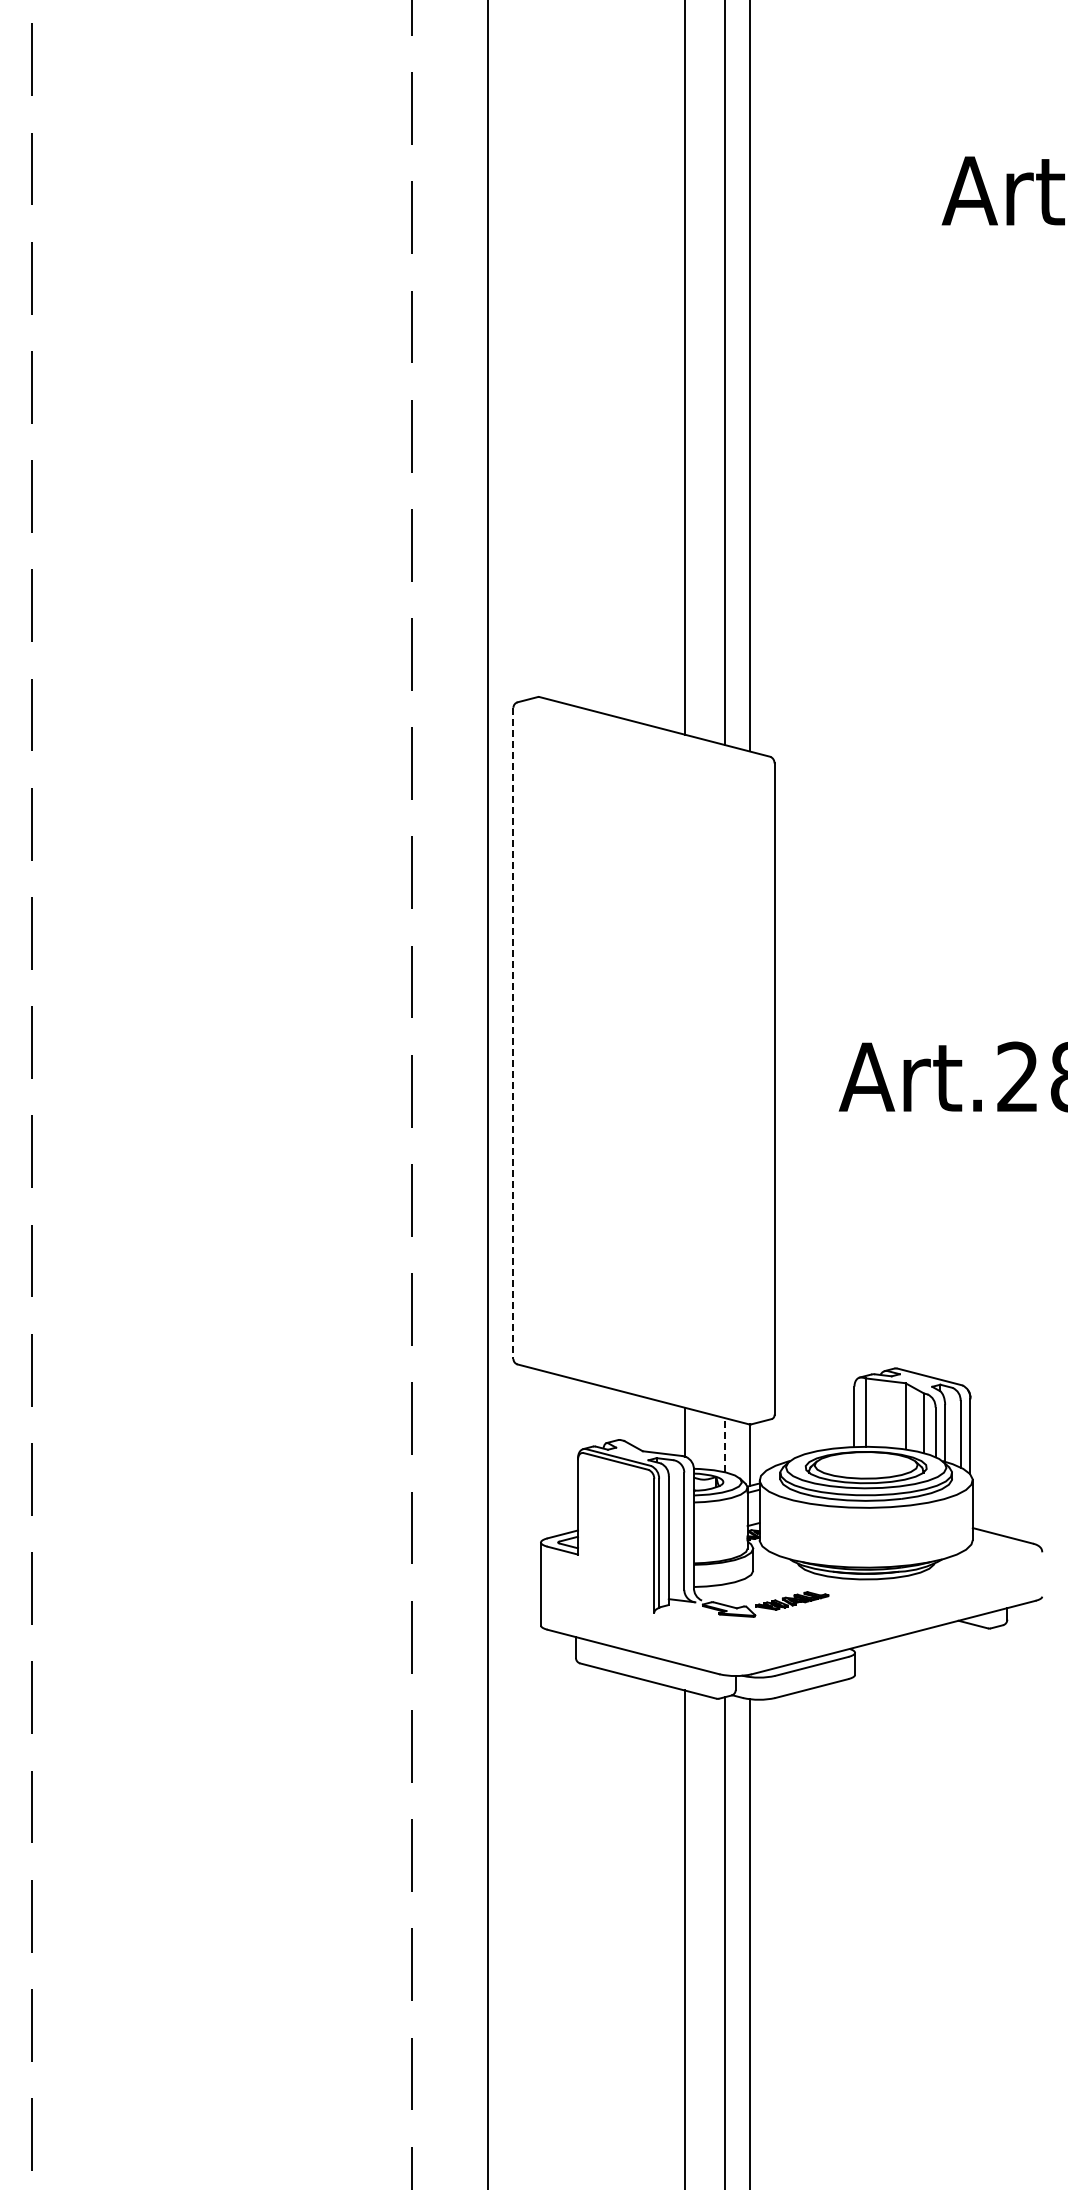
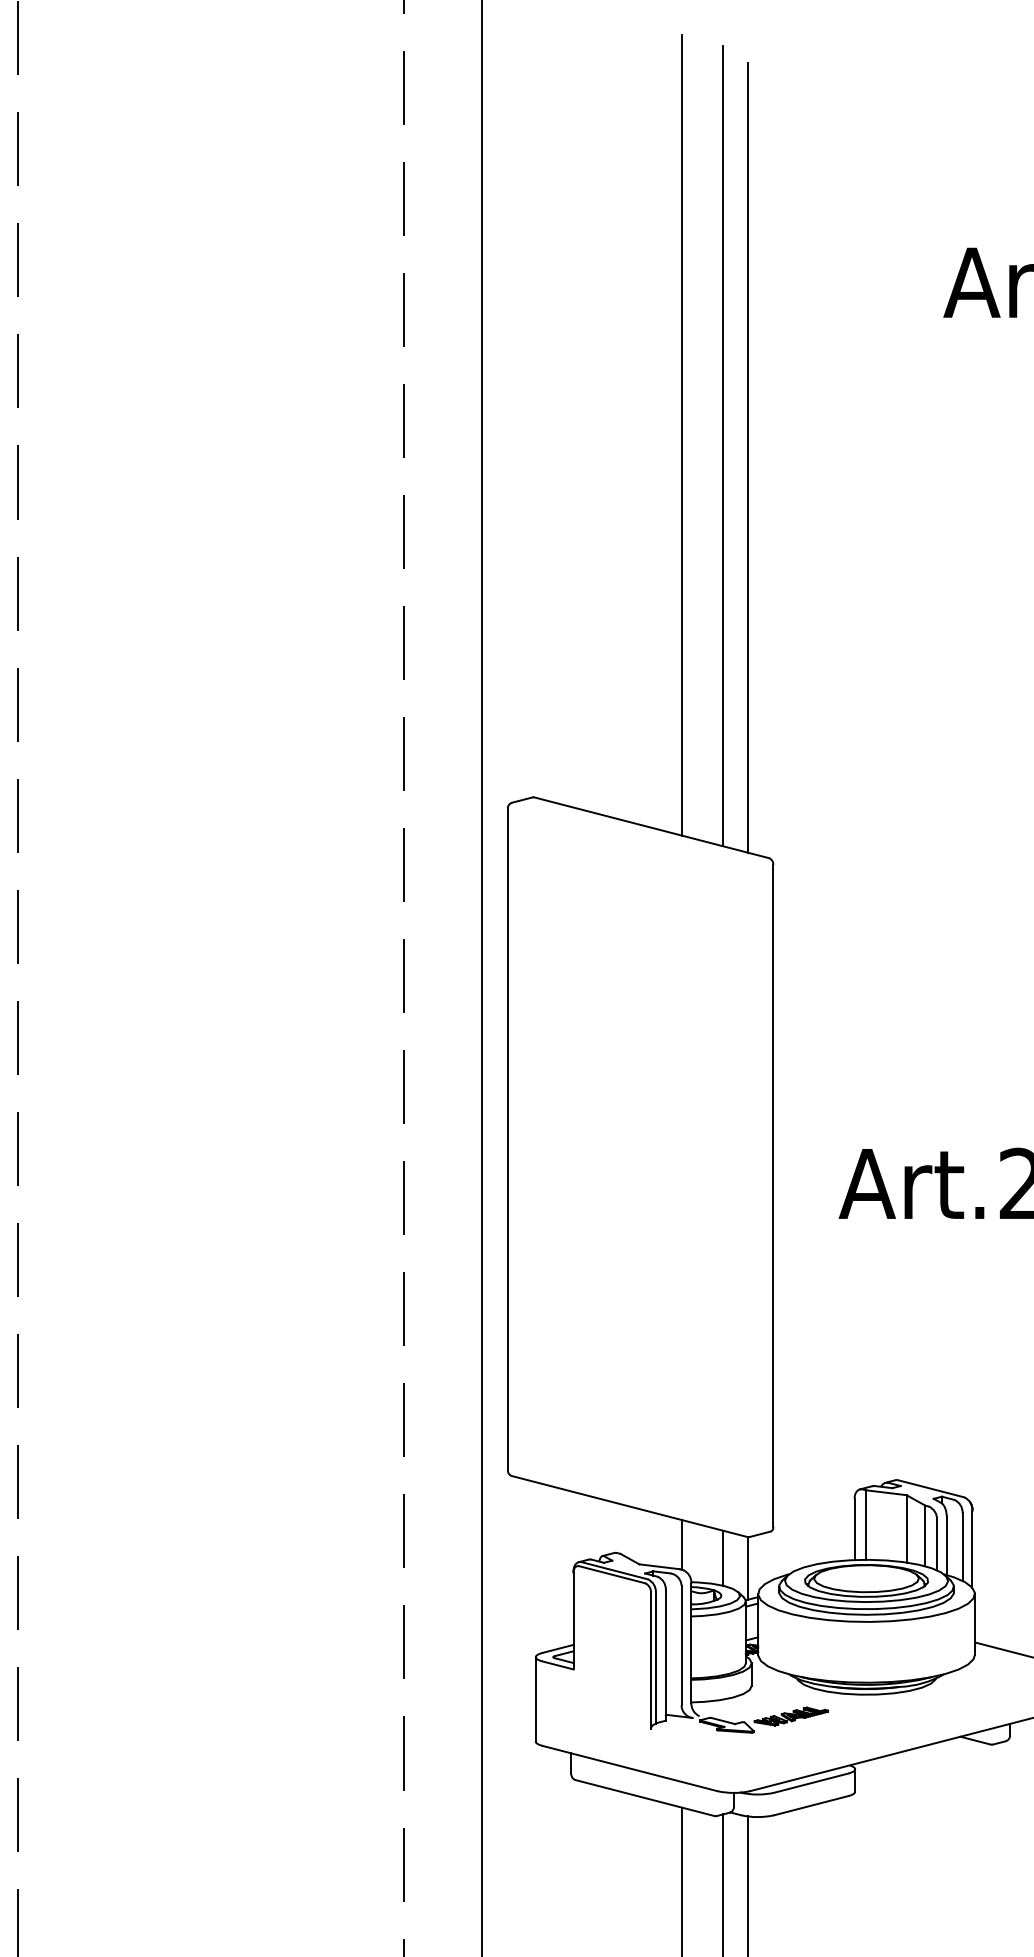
line: (513, 1033) -> (507, 1139), dashed -> solid
line: (725, 1444) -> (723, 1557), dashed -> solid

